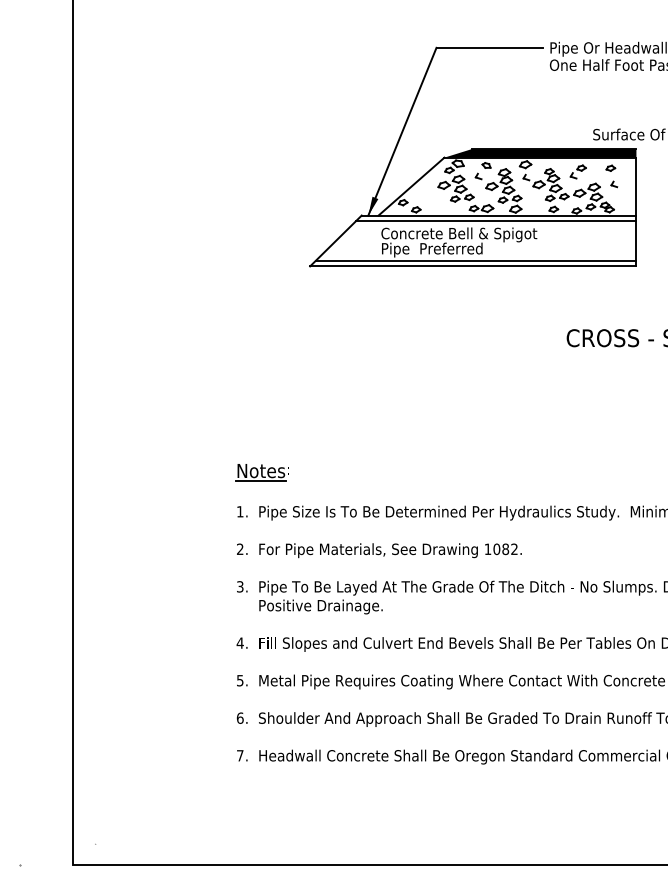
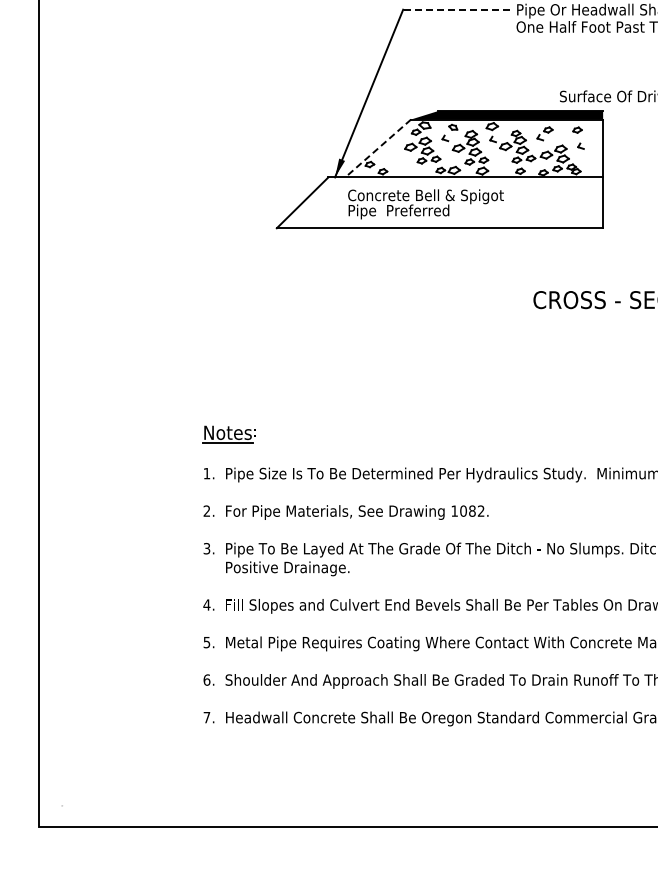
line: (489, 47) -> (456, 9), solid -> dashed
line: (411, 186) -> (378, 148), solid -> dashed
line: (496, 221) -> (463, 183), removed
line: (475, 260) -> (442, 222), removed

